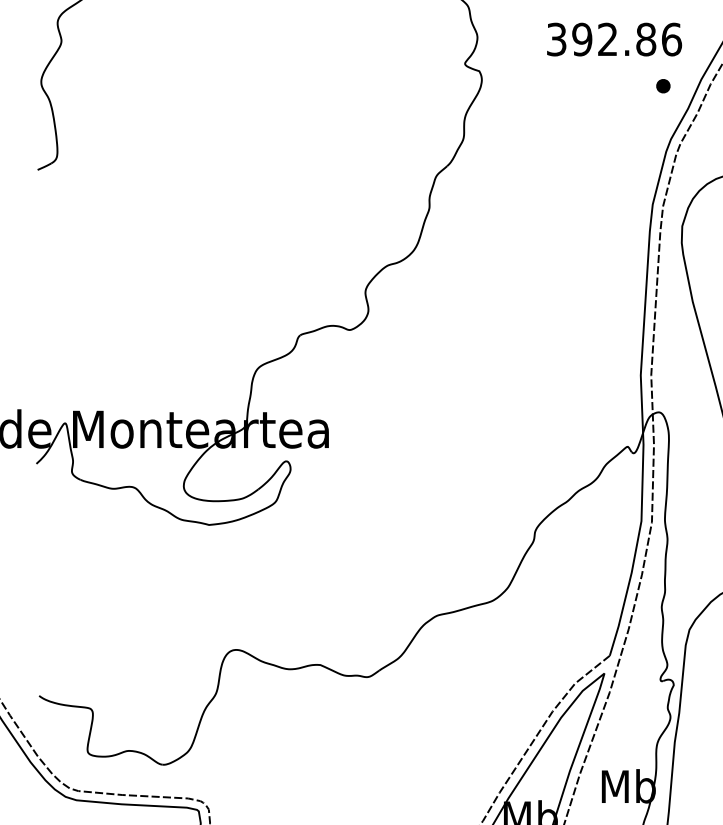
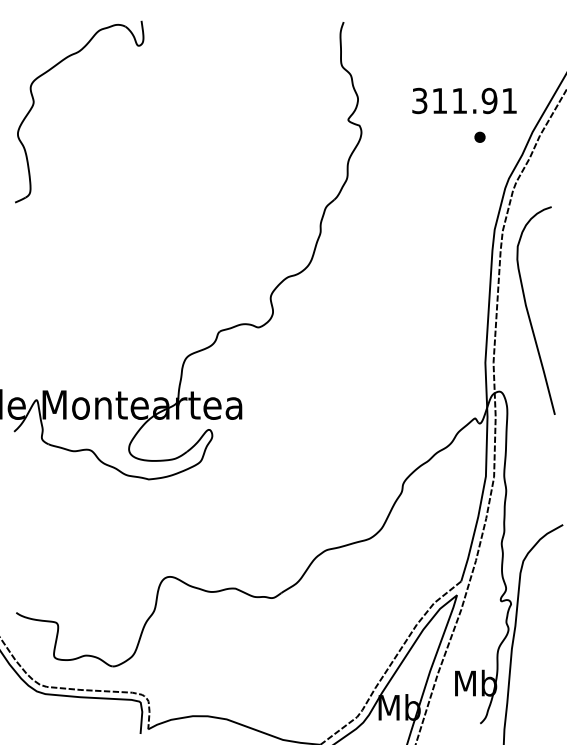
text: (626, 38) -> (474, 100), 392.86 -> 311.91
part: (662, 85) -> (479, 136), moved

